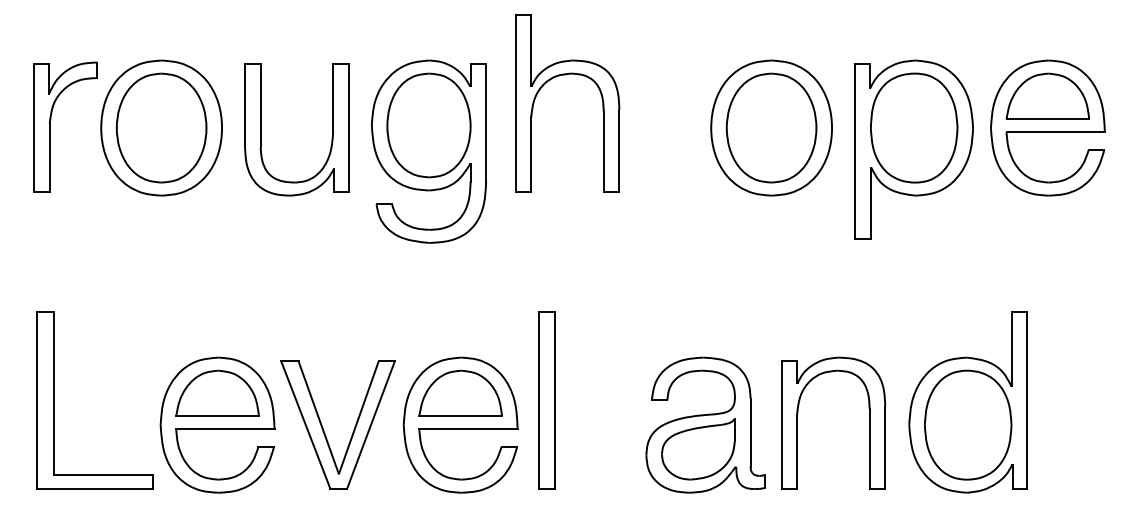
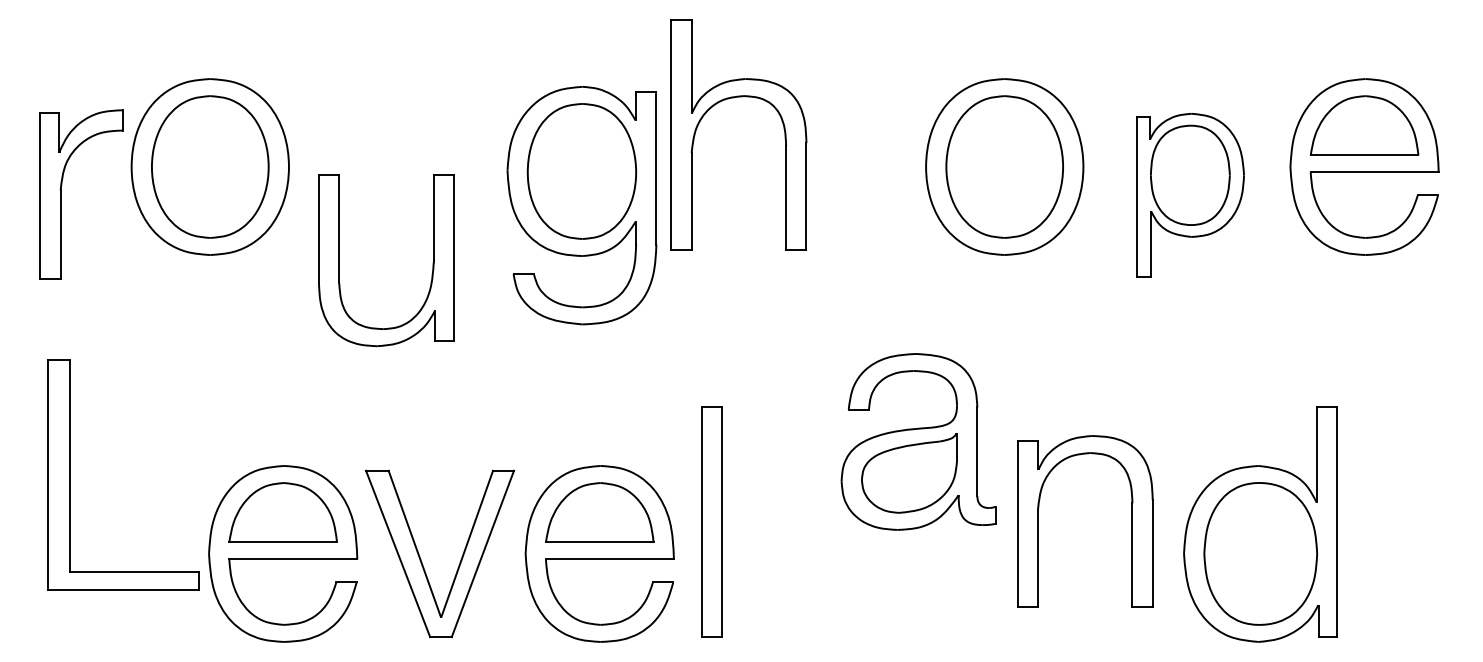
part: (50, 126) -> (61, 193), moved
part: (261, 129) -> (340, 260), moved
part: (913, 149) -> (1189, 194), size x0.7
part: (428, 151) -> (581, 205), moved
part: (54, 400) -> (70, 474), moved
part: (797, 422) -> (1038, 520), moved
part: (705, 424) -> (918, 441), moved

